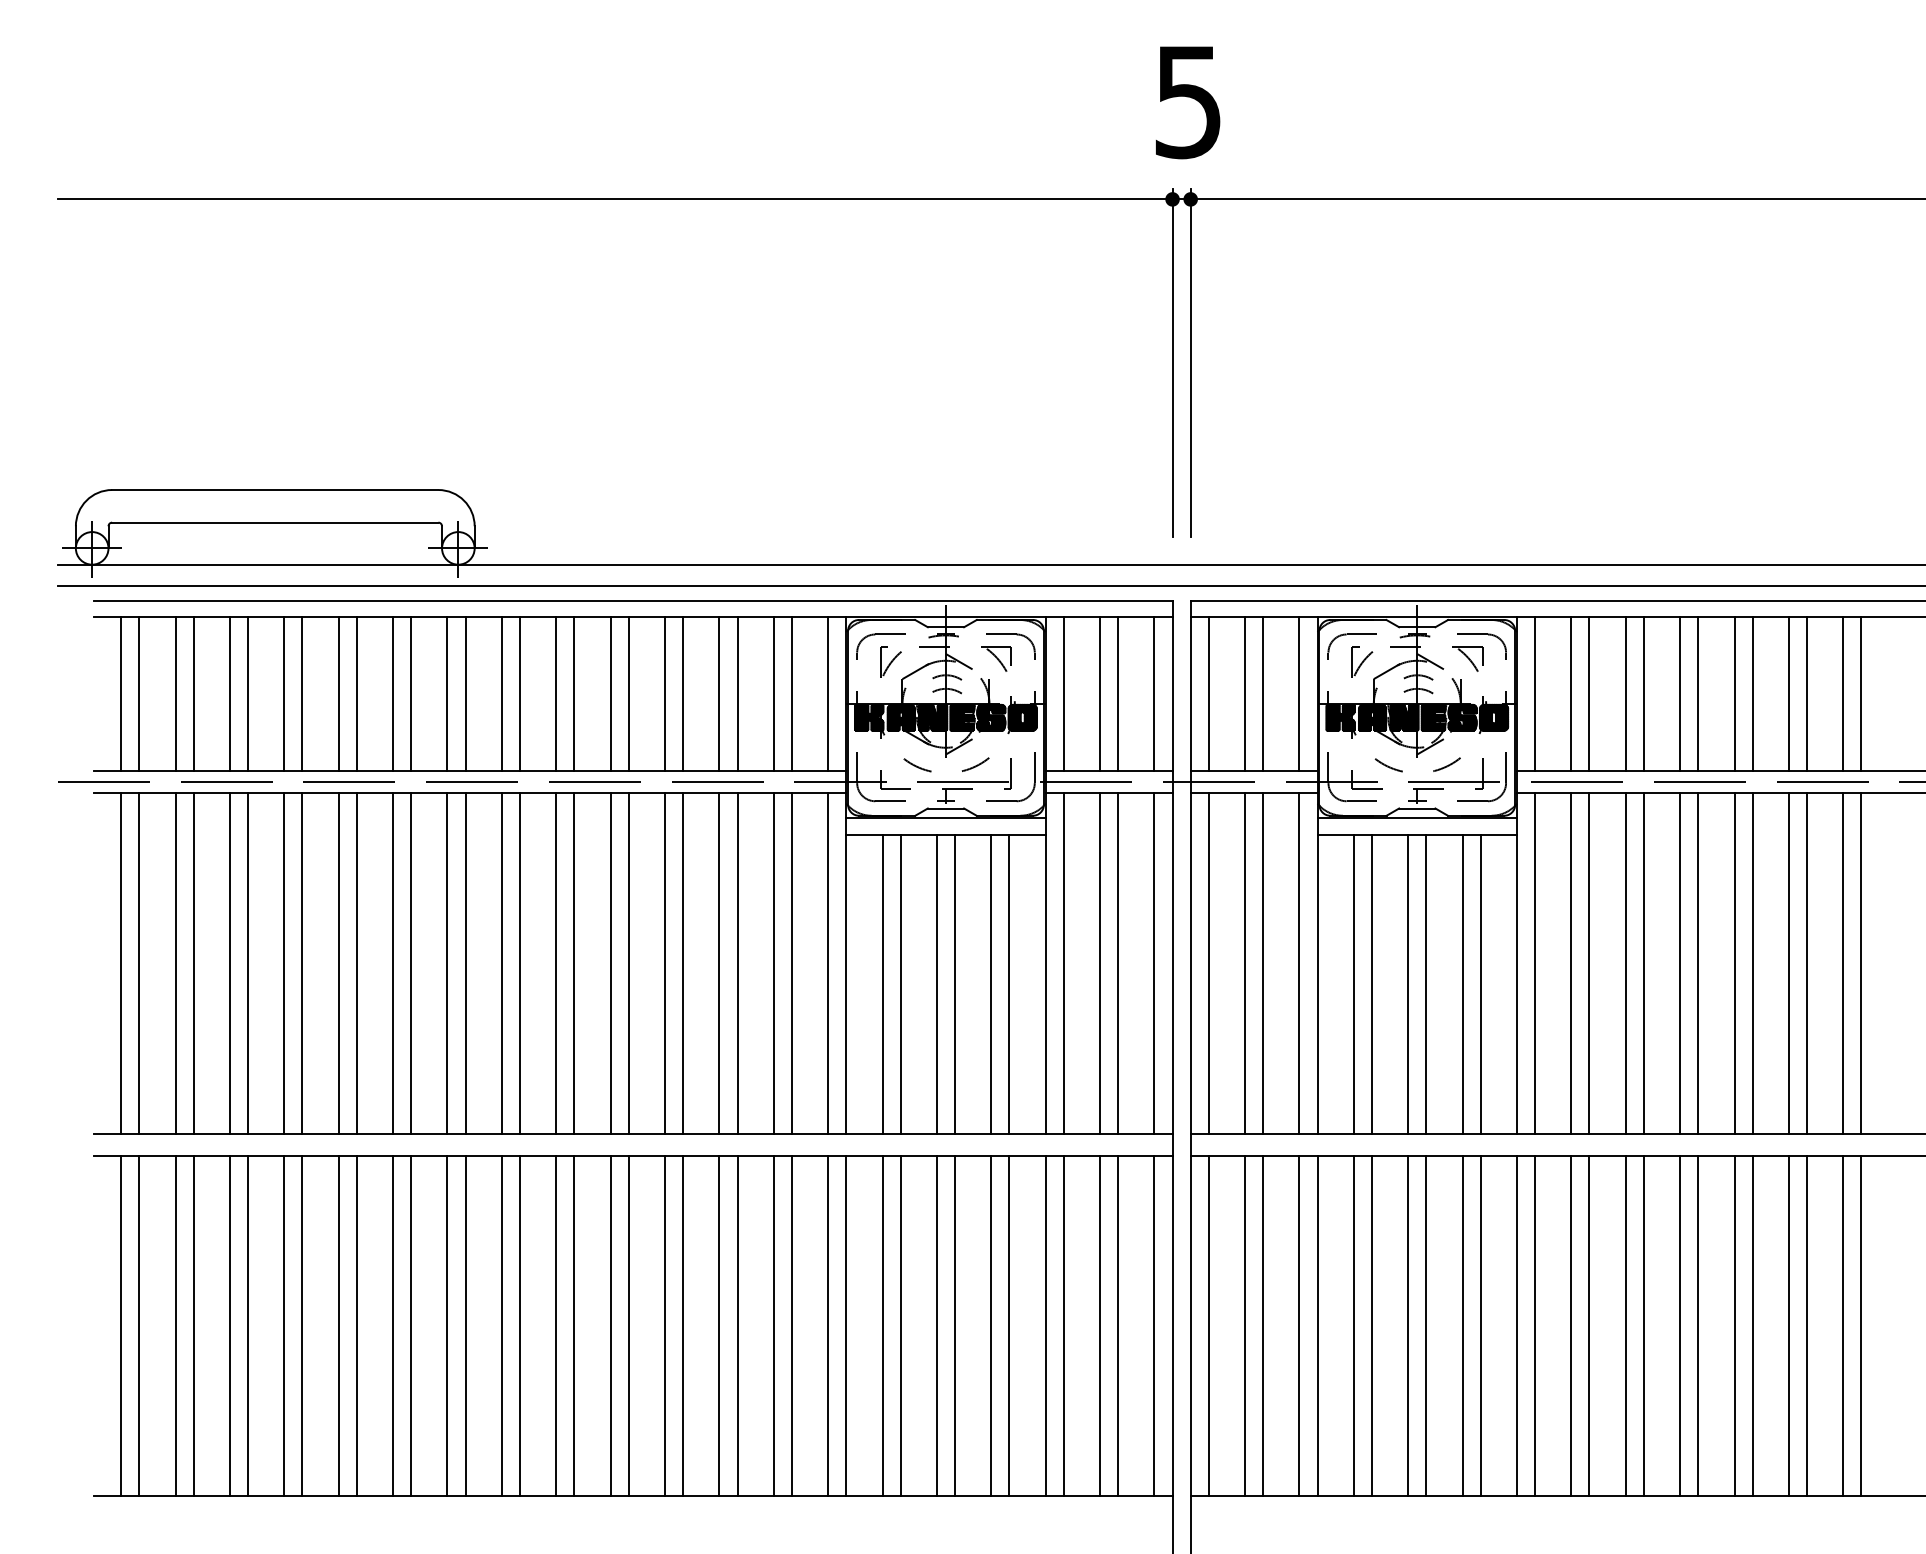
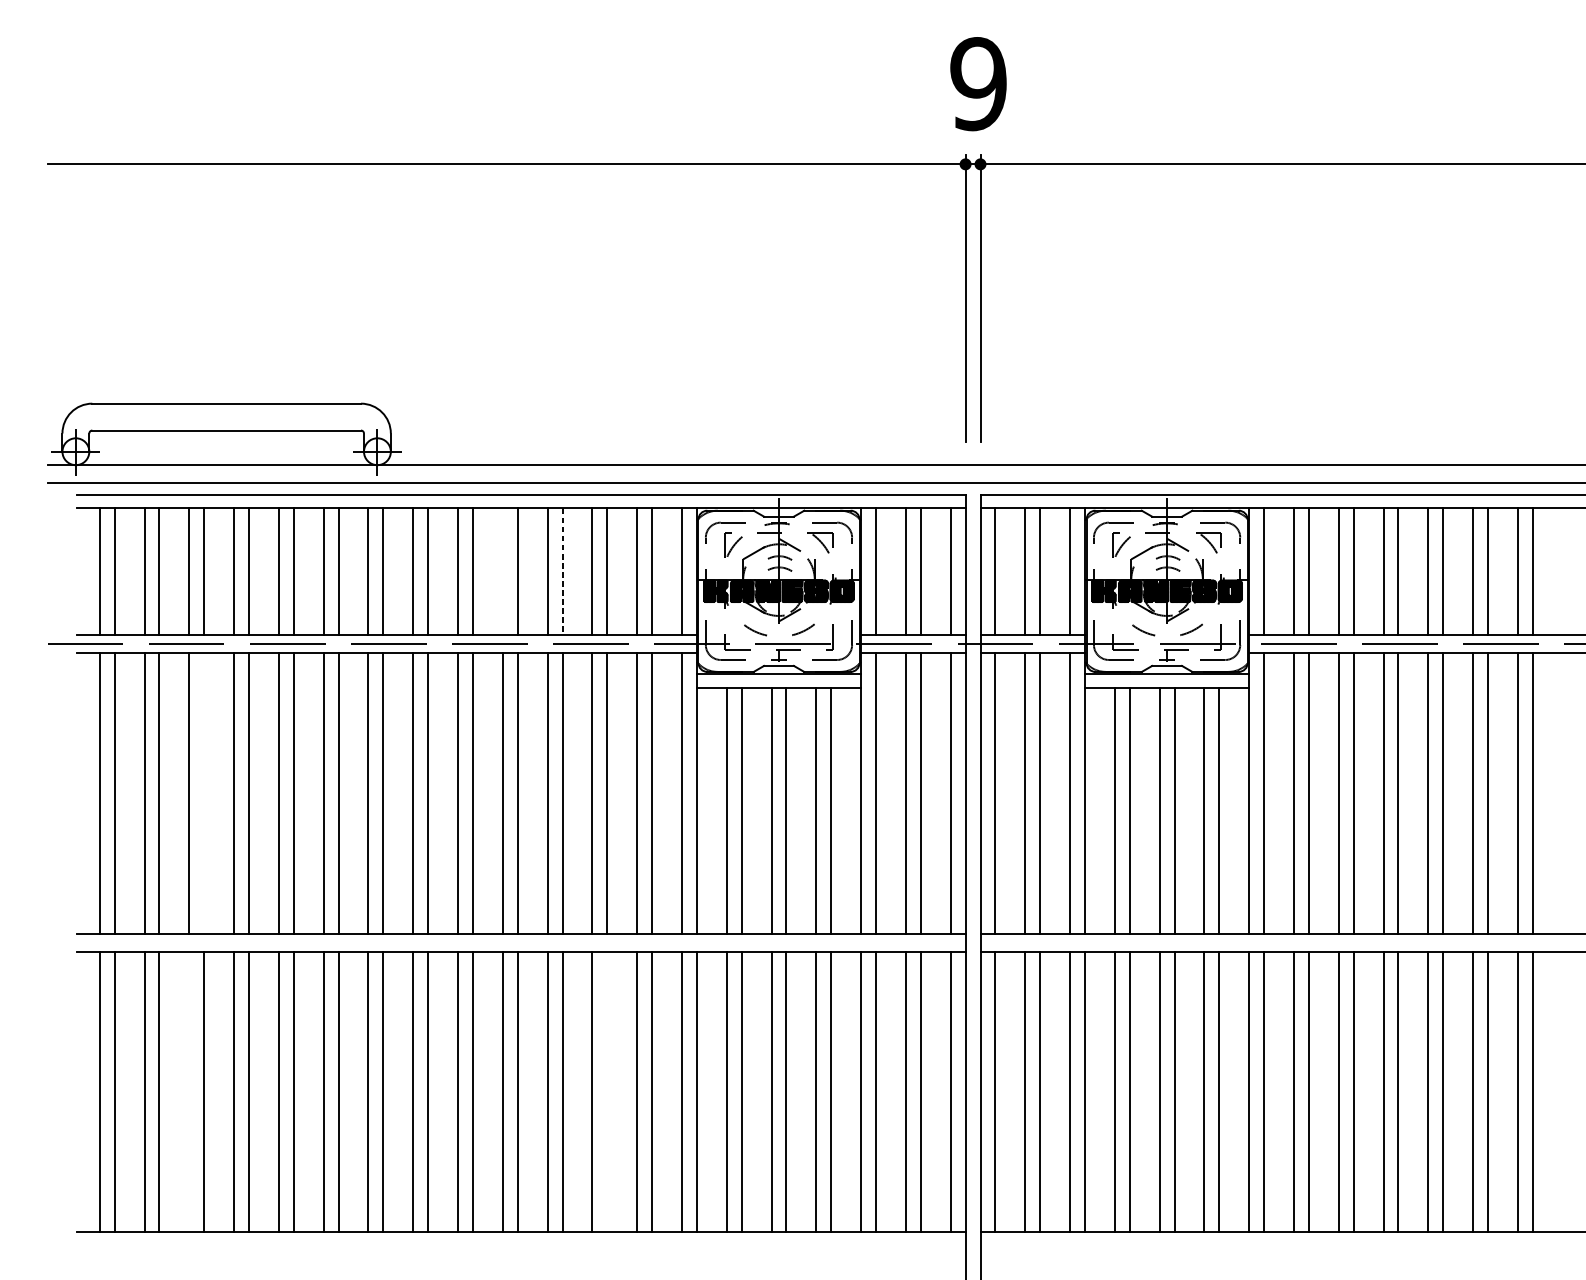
text: (1188, 101) -> (978, 83), 5 -> 9
line: (610, 694) -> (502, 572), removed
line: (683, 694) -> (562, 572), solid -> dashed
line: (248, 963) -> (204, 793), removed
line: (229, 1325) -> (188, 1091), removed
line: (737, 1325) -> (607, 1091), removed

